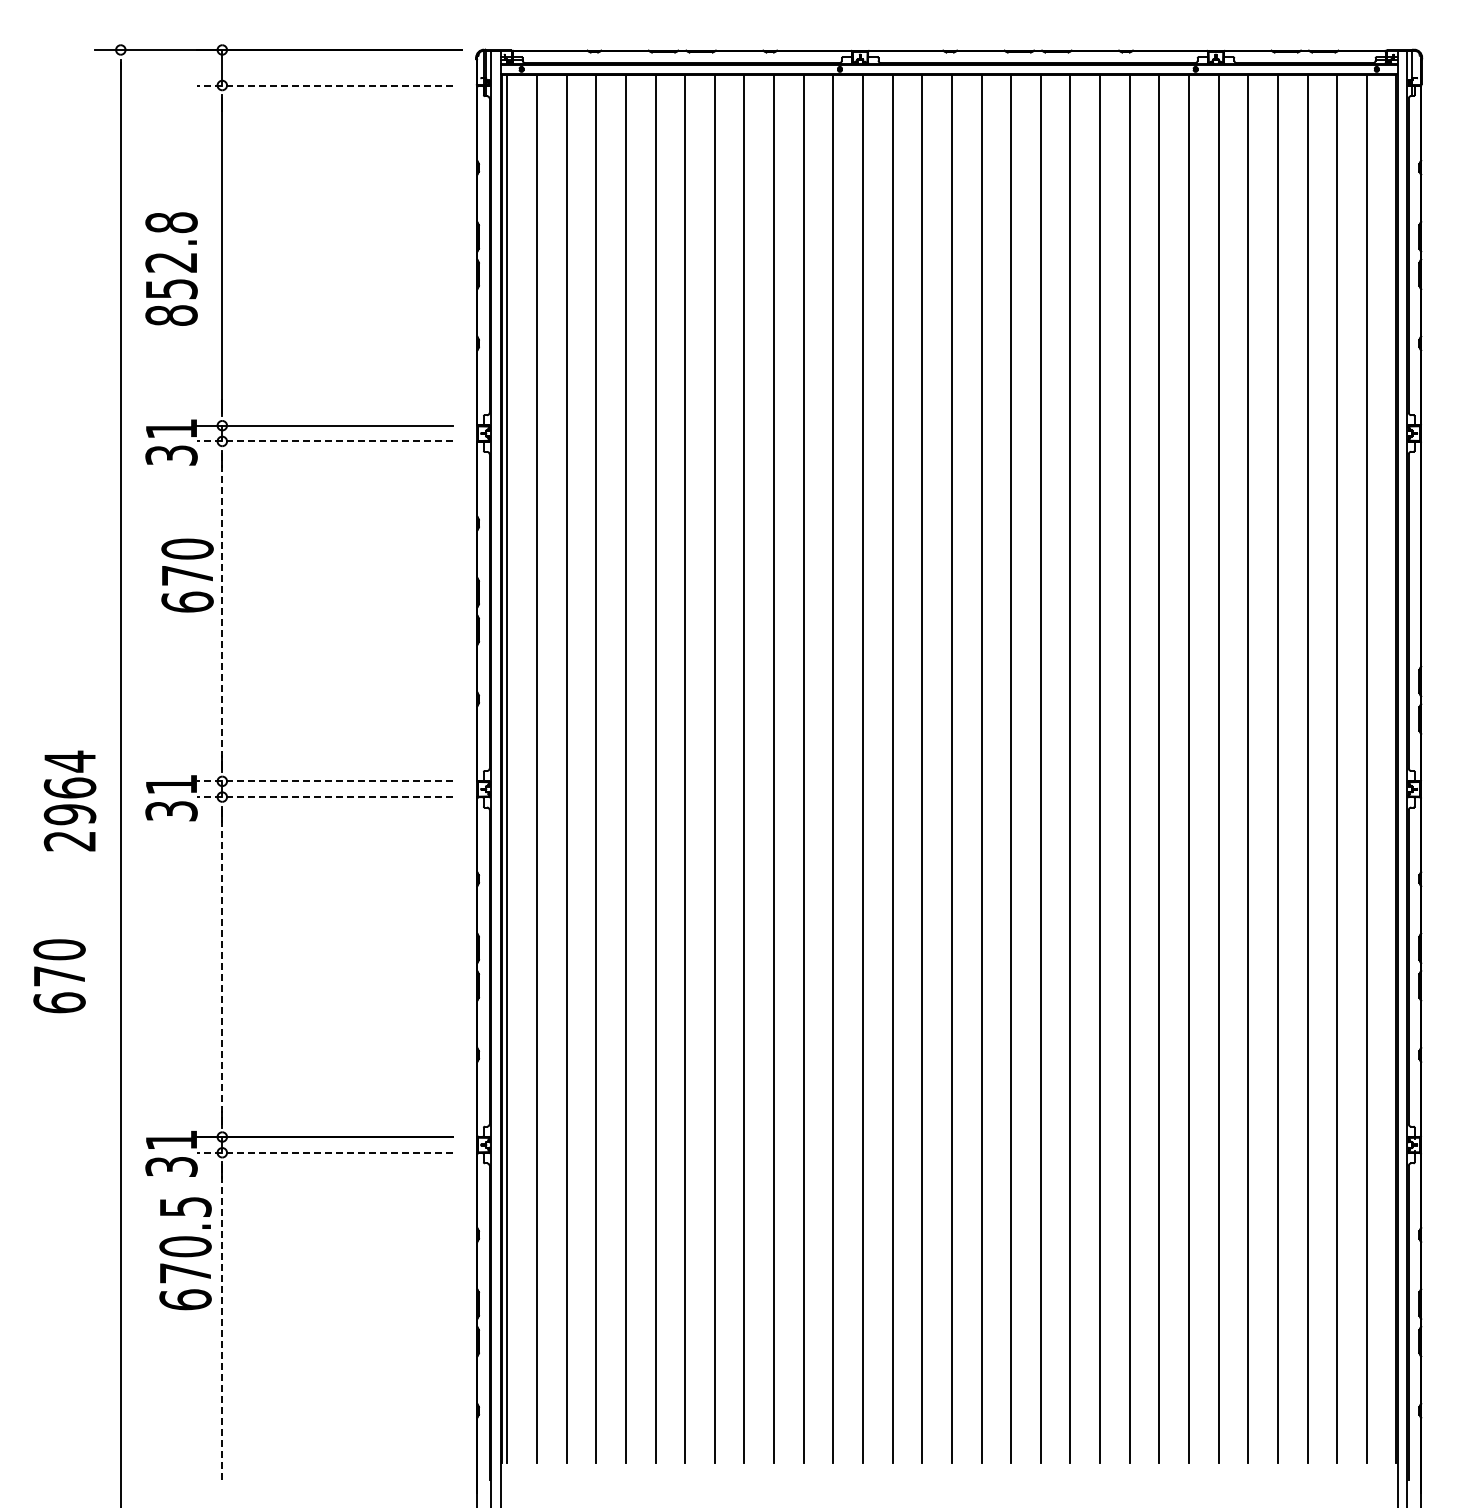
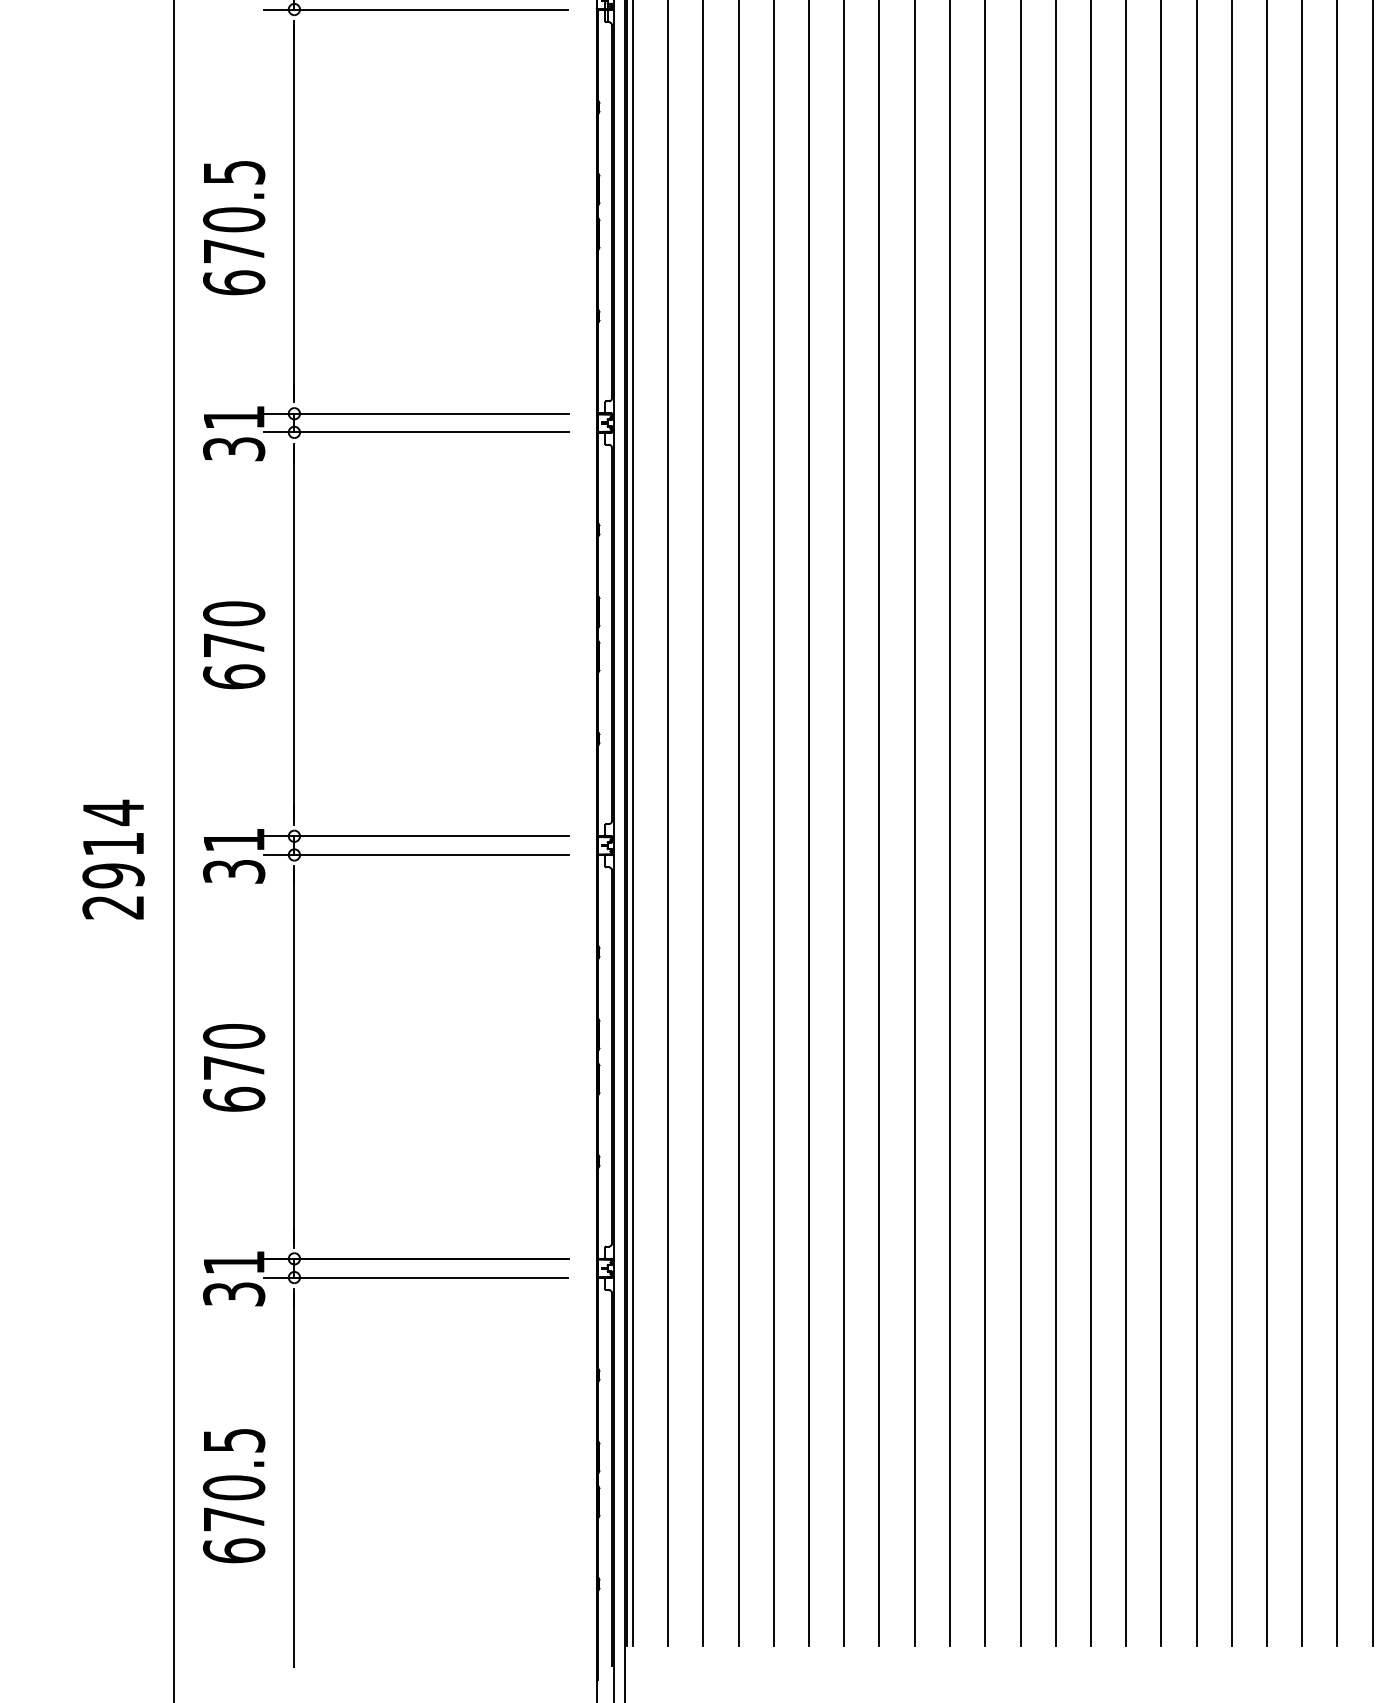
line: (324, 85) -> (415, 9), dashed -> solid
text: (171, 268) -> (234, 226), 852.8 -> 670.5
line: (324, 441) -> (415, 432), dashed -> solid
text: (187, 575) -> (234, 645), moved
line: (222, 610) -> (294, 633), dashed -> solid
line: (324, 781) -> (415, 836), dashed -> solid
text: (69, 787) -> (112, 843), 2964 -> 2914
line: (324, 797) -> (415, 855), dashed -> solid
line: (222, 966) -> (294, 1056), dashed -> solid
text: (59, 976) -> (234, 1068), moved
line: (324, 1152) -> (415, 1277), dashed -> solid
text: (185, 1253) -> (234, 1495), moved
line: (222, 1322) -> (294, 1479), dashed -> solid

